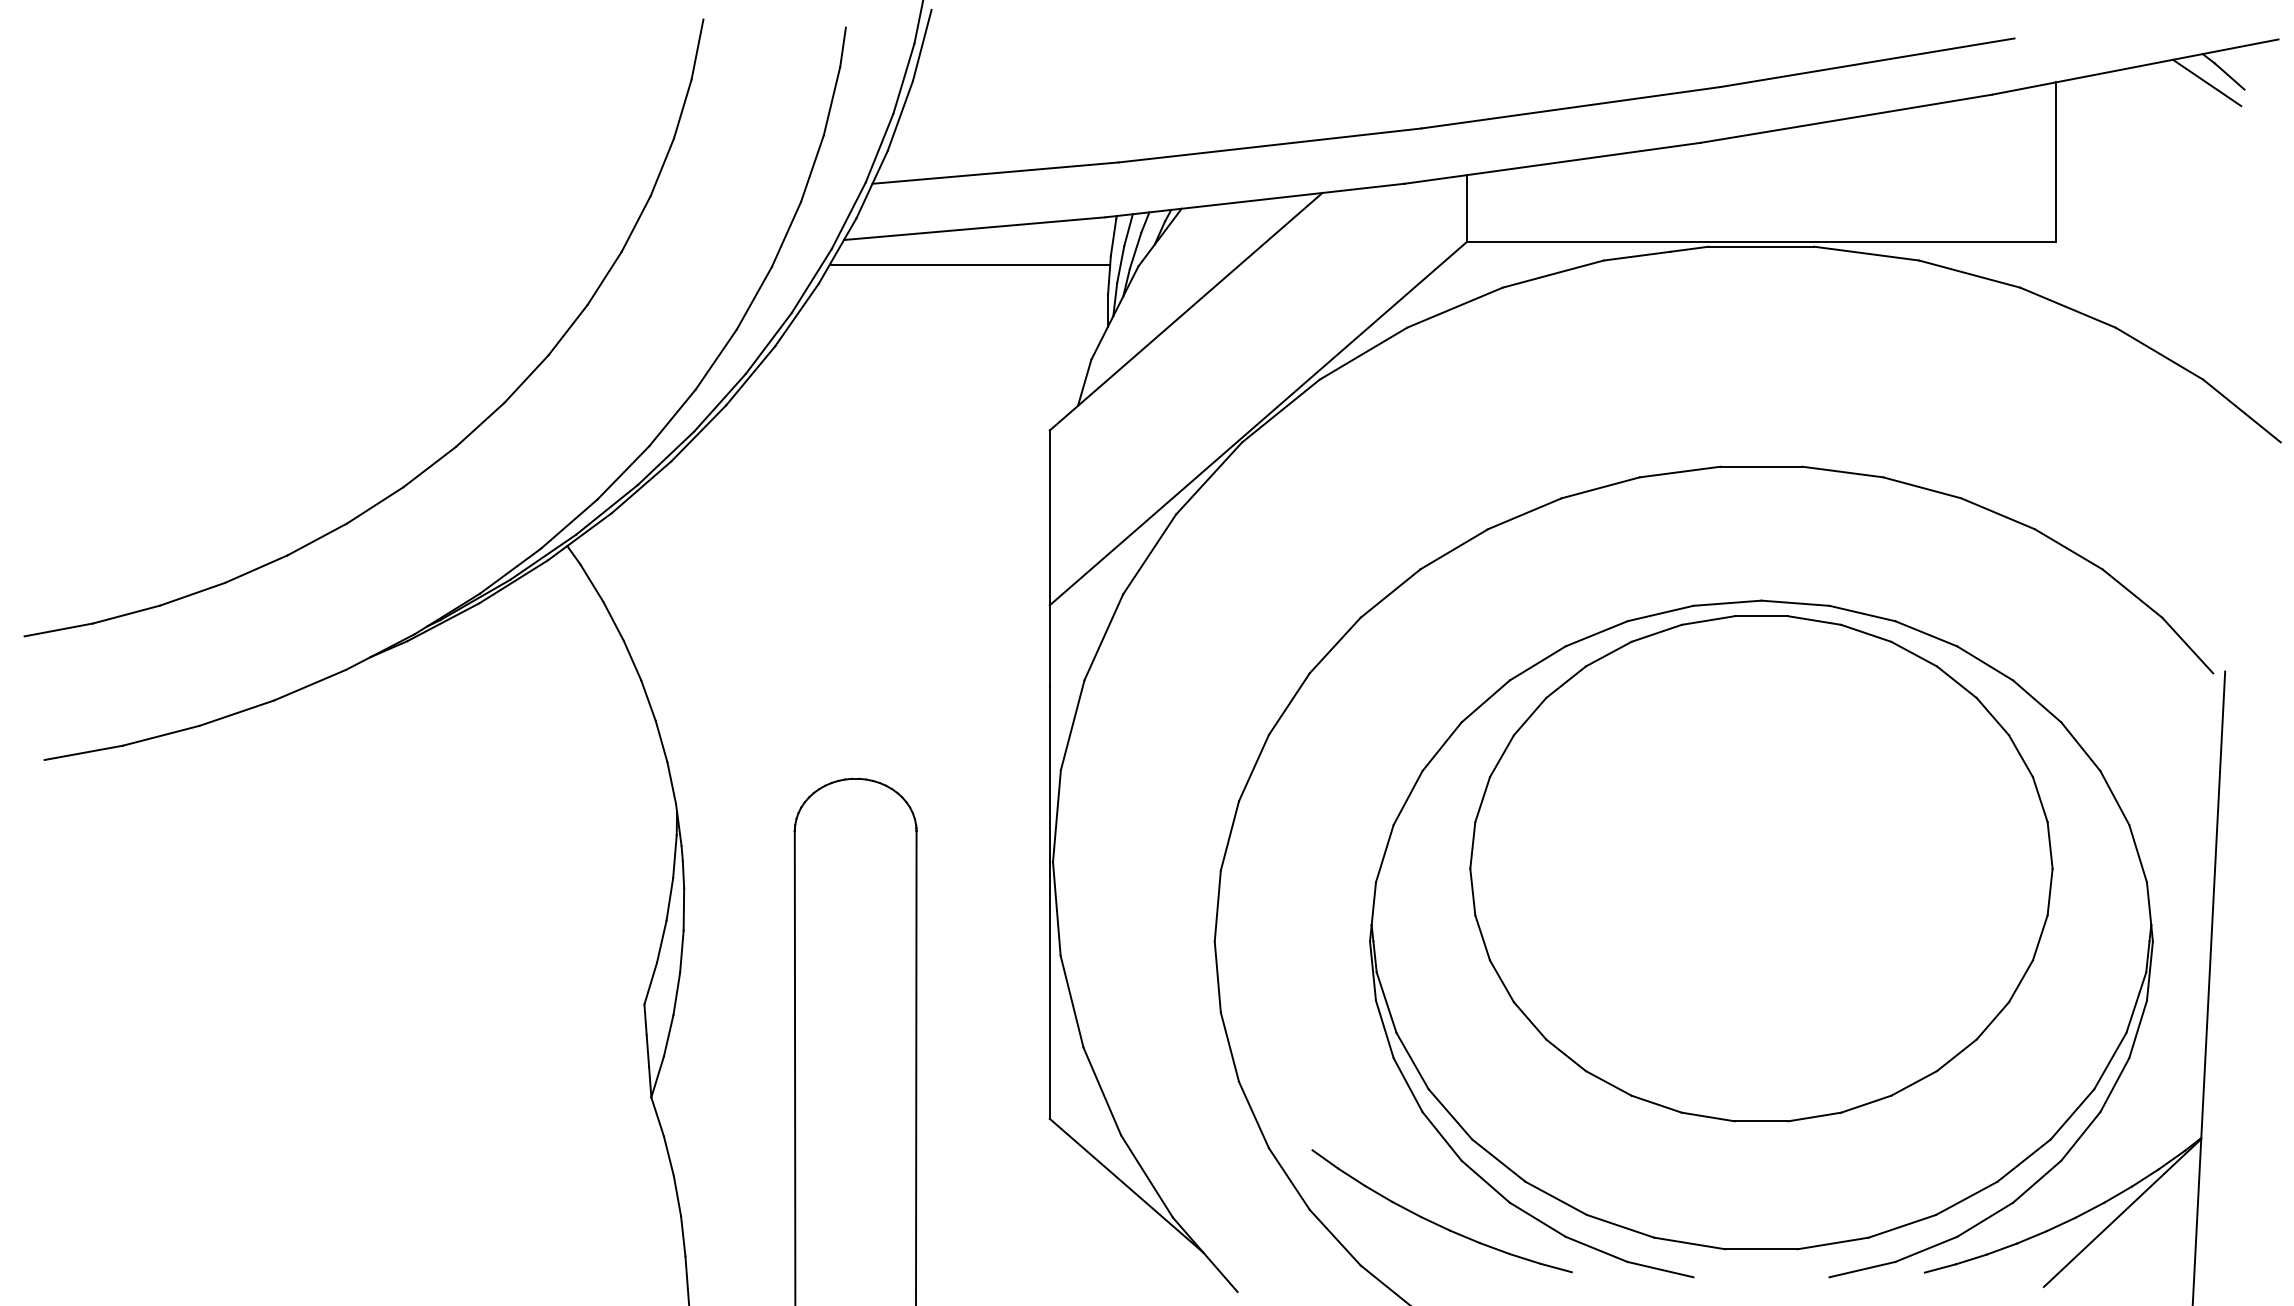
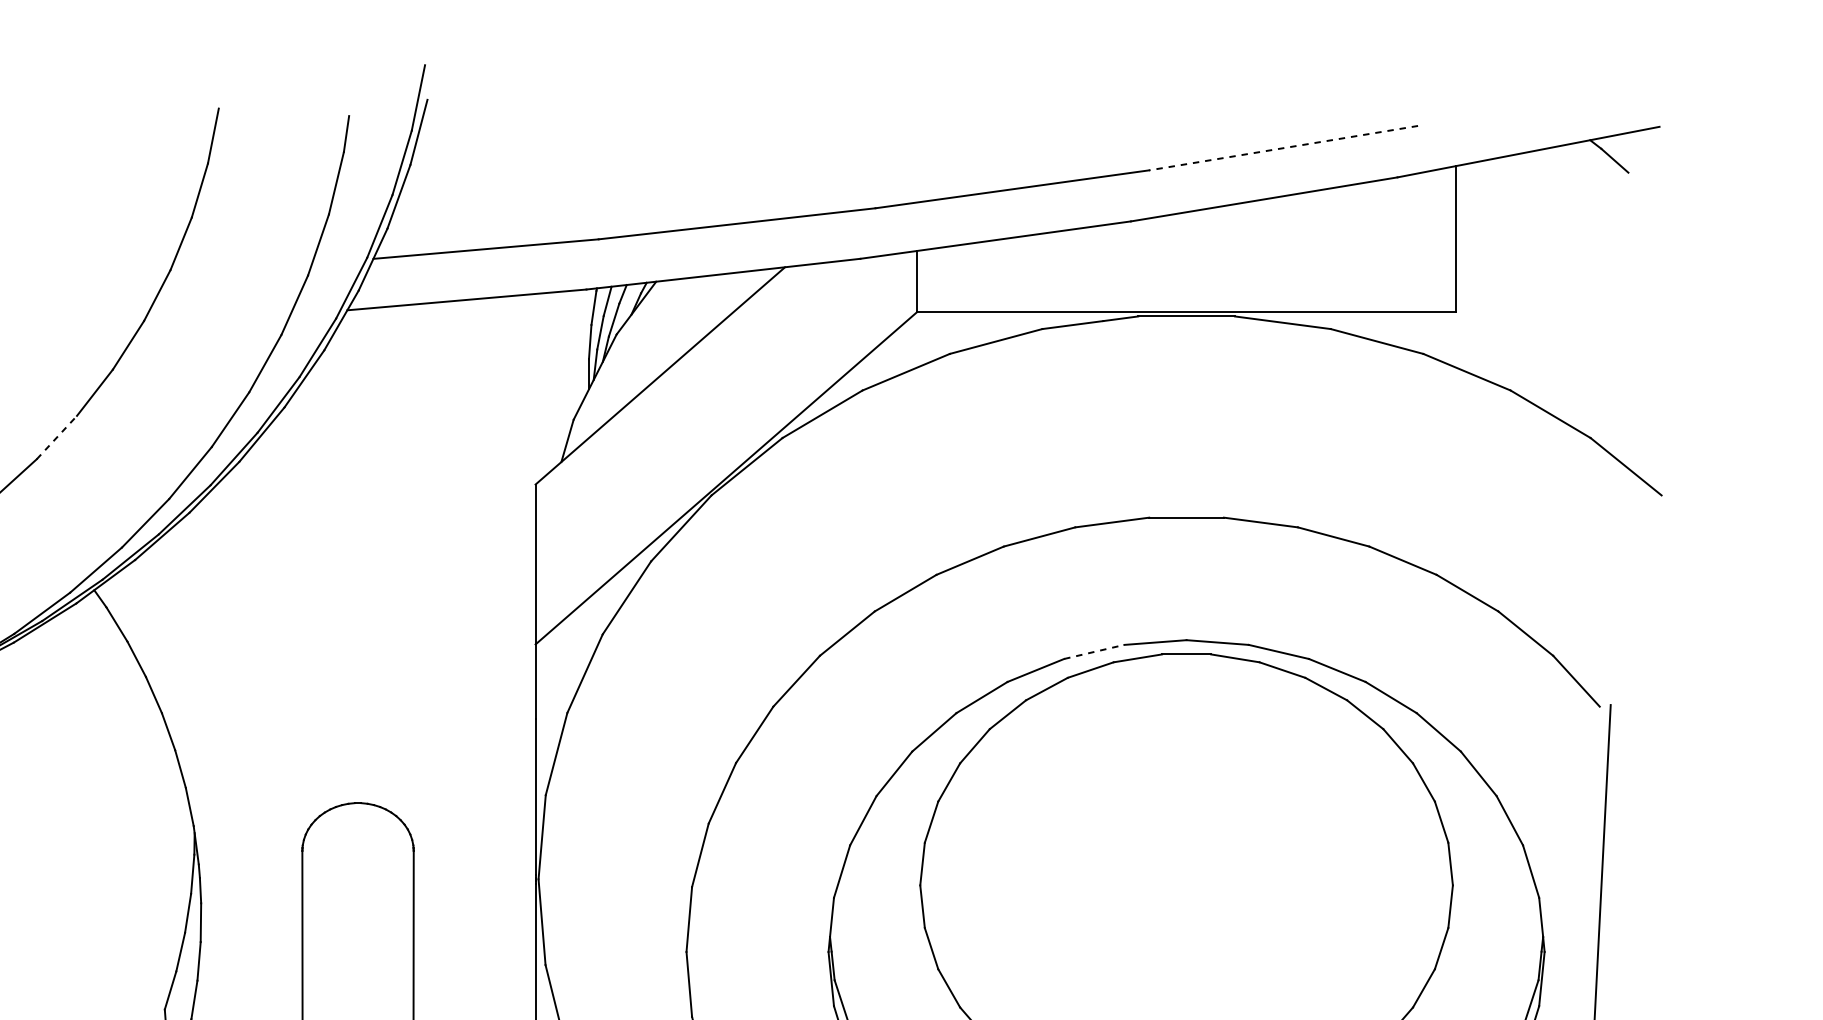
line: (1866, 62) -> (1282, 147), solid -> dashed
line: (2206, 82) -> (1593, 166), removed
line: (969, 264) -> (462, 332), removed
line: (526, 378) -> (56, 436), solid -> dashed
line: (1660, 613) -> (1094, 651), solid -> dashed

